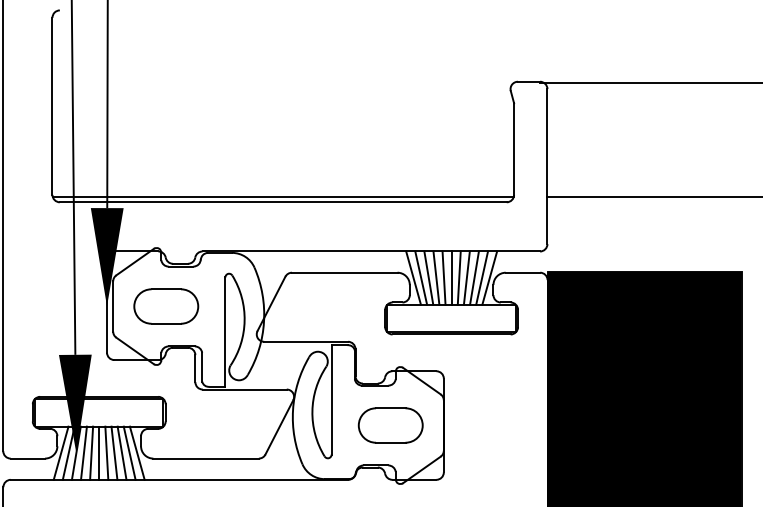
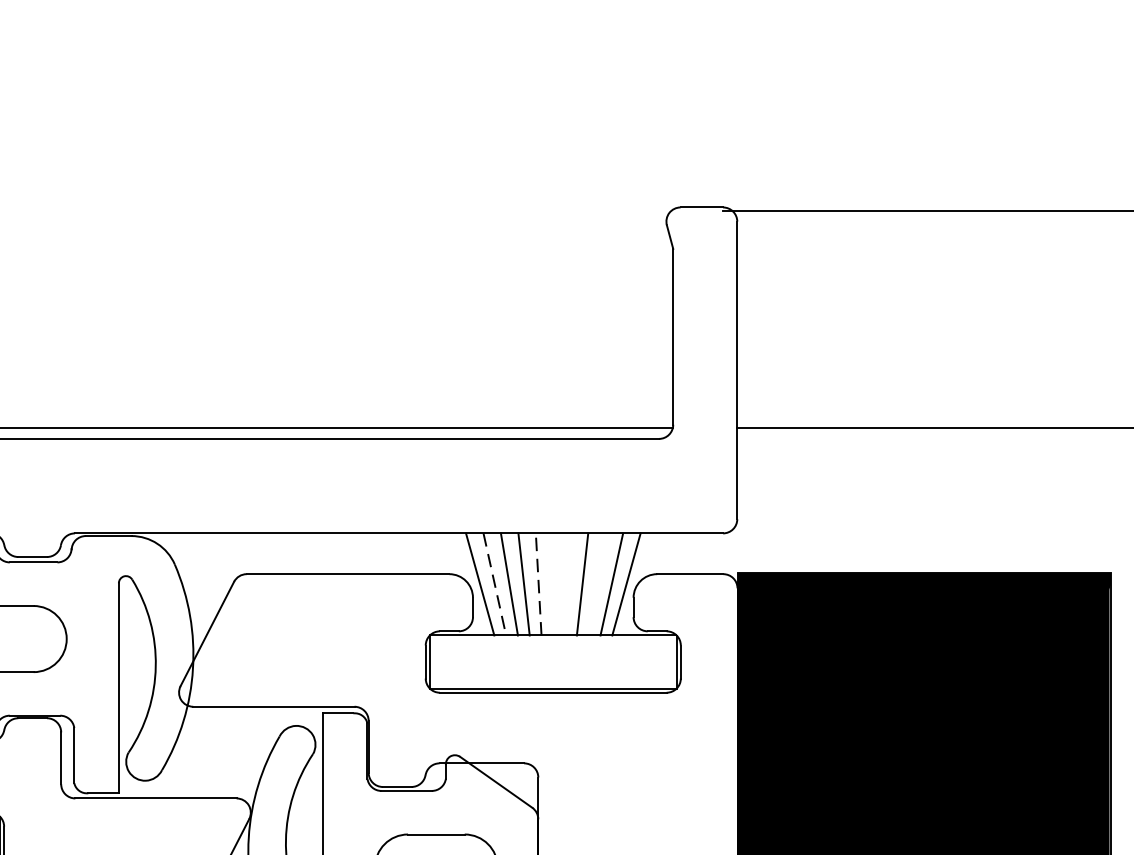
line: (451, 277) -> (553, 583), removed
line: (458, 277) -> (566, 583), removed
line: (474, 277) -> (597, 583), removed
line: (421, 278) -> (495, 585), solid -> dashed
line: (444, 278) -> (539, 585), solid -> dashed

